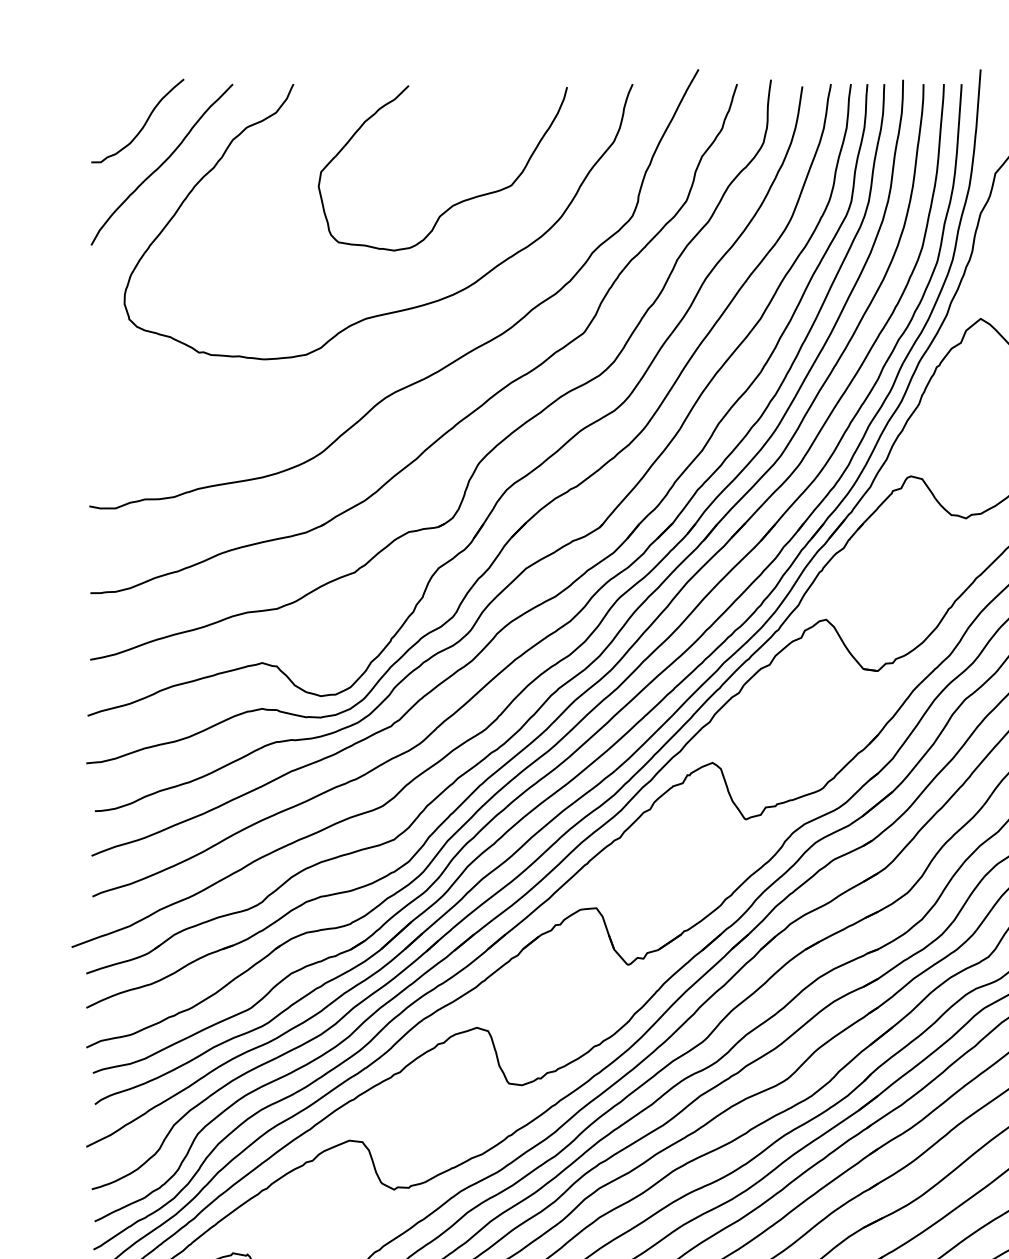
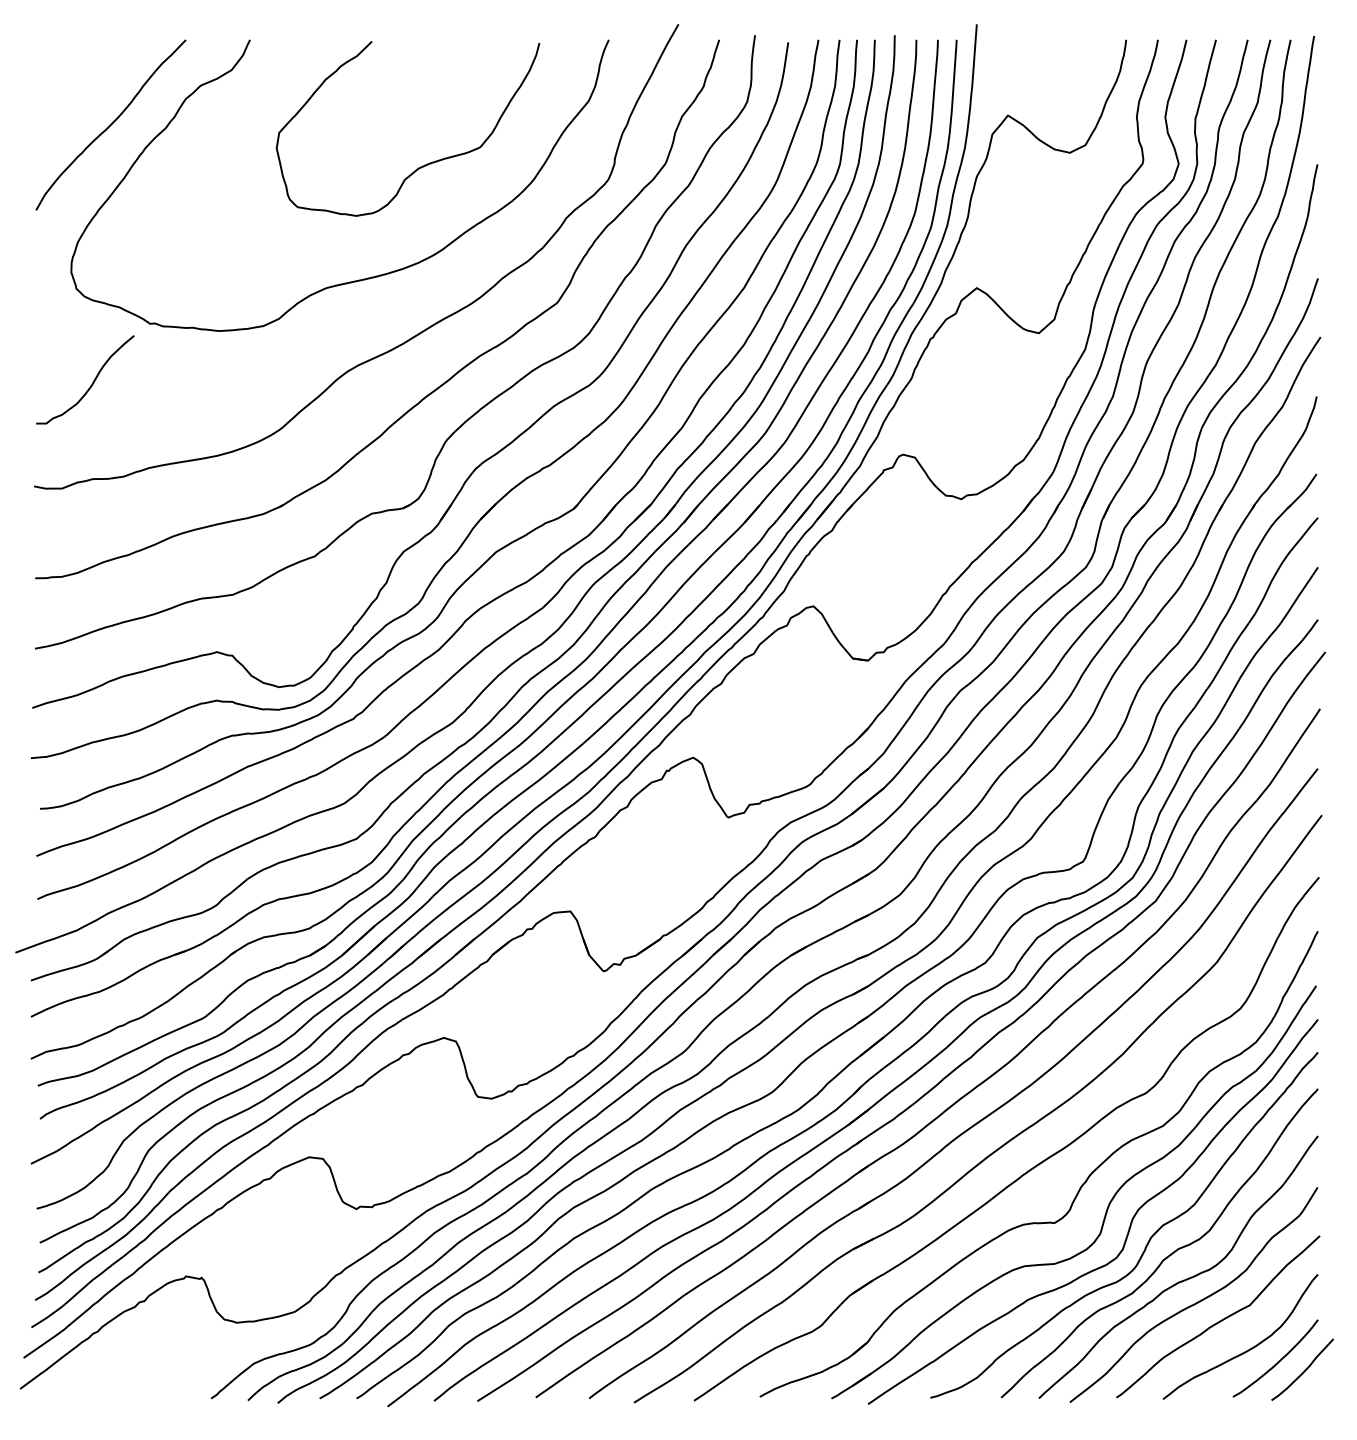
curve: (143, 124) -> (91, 383), moved

